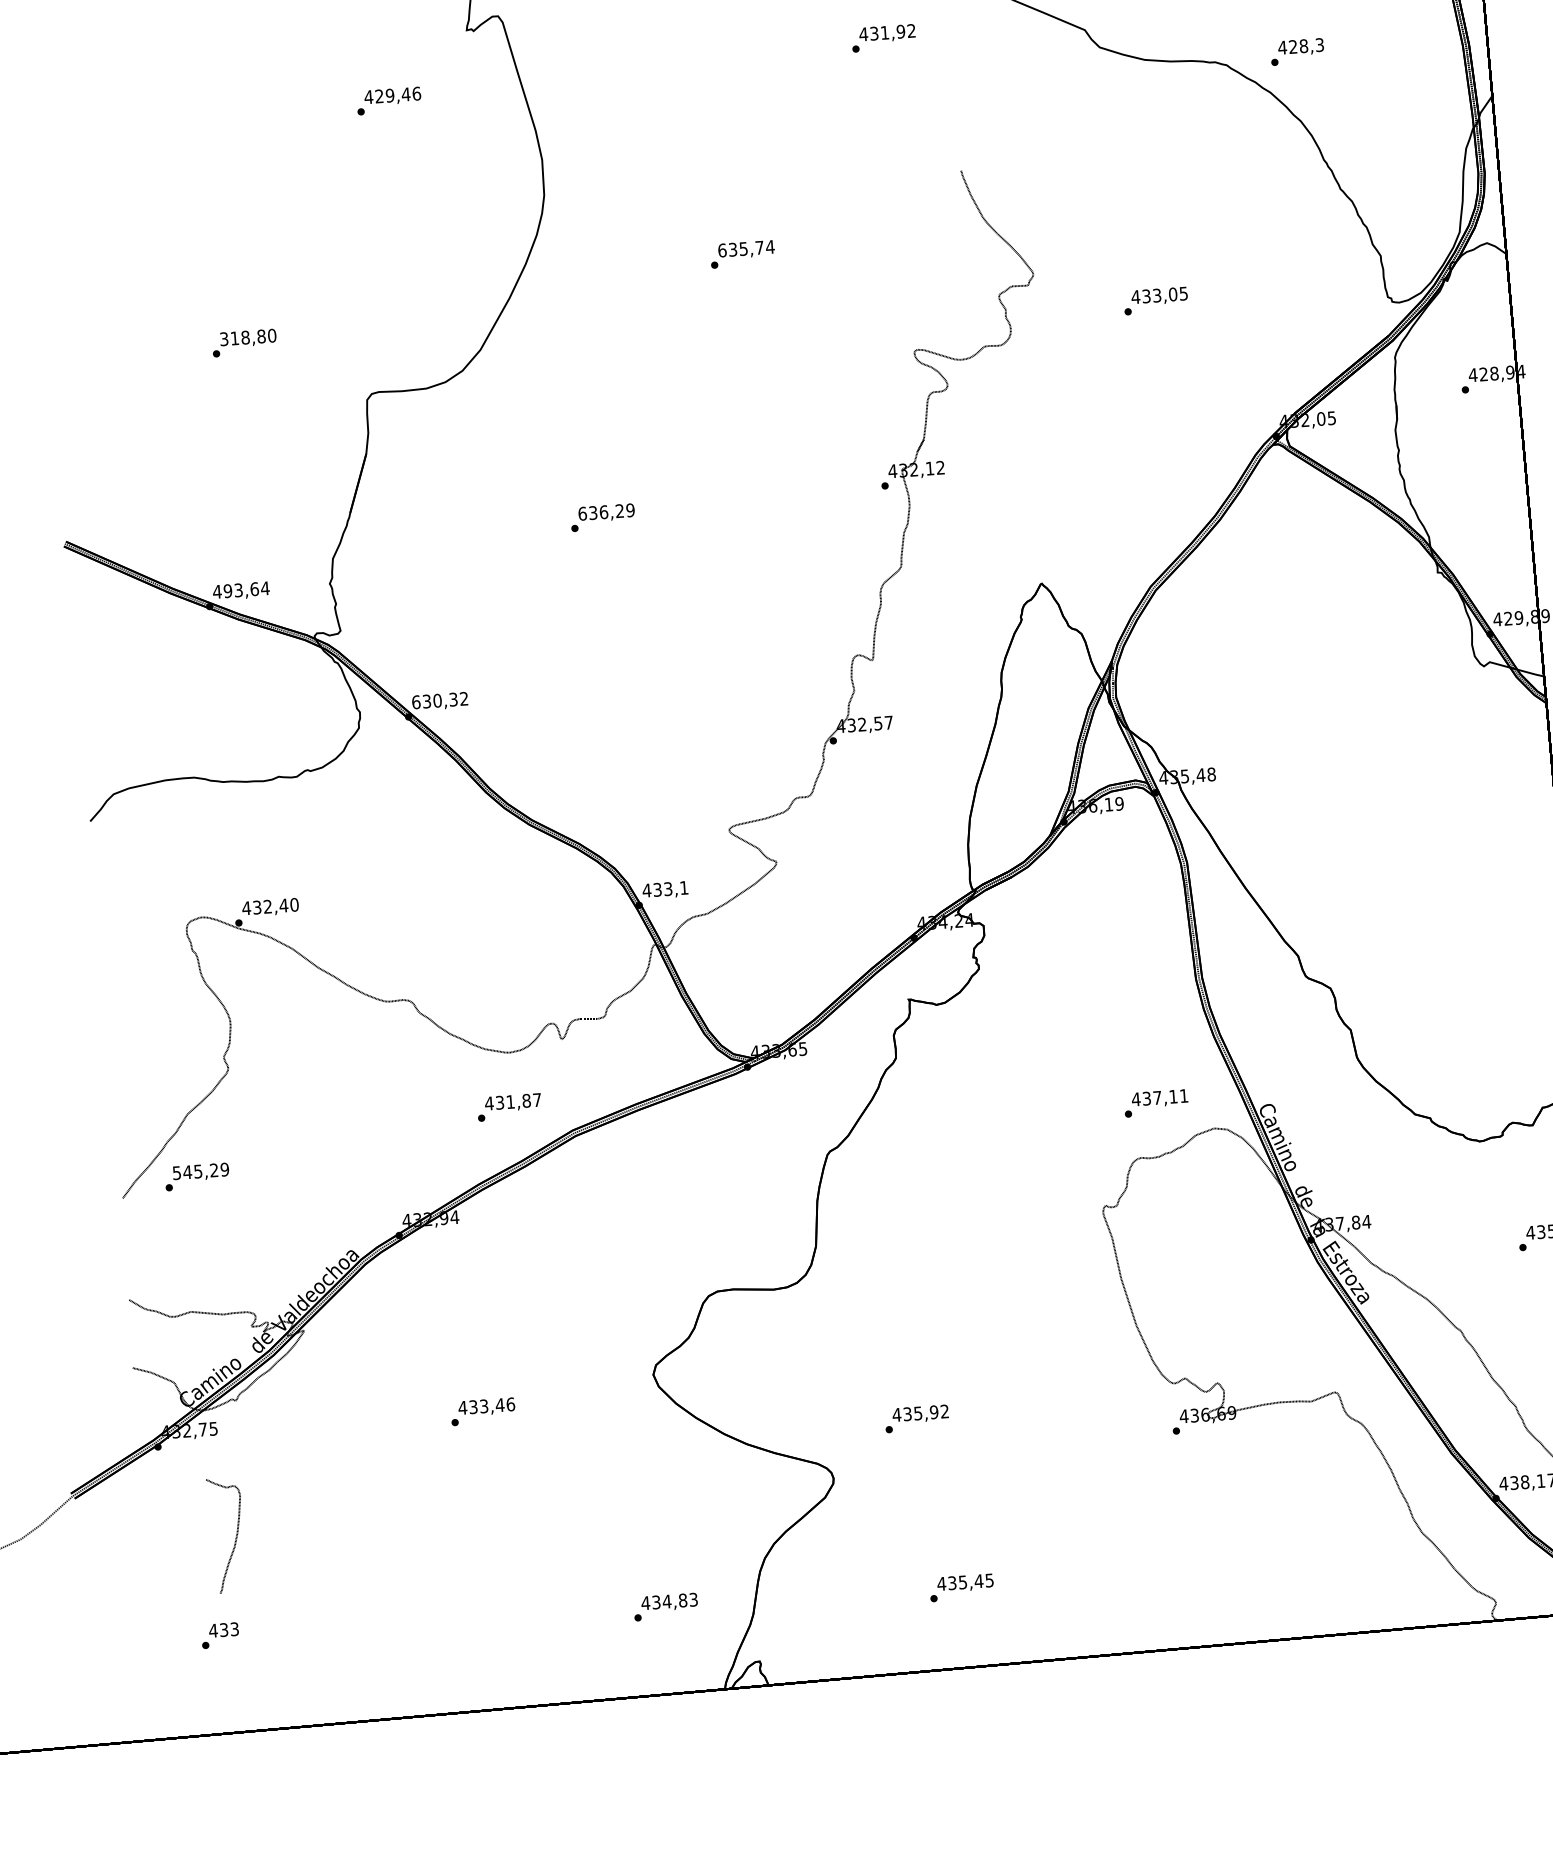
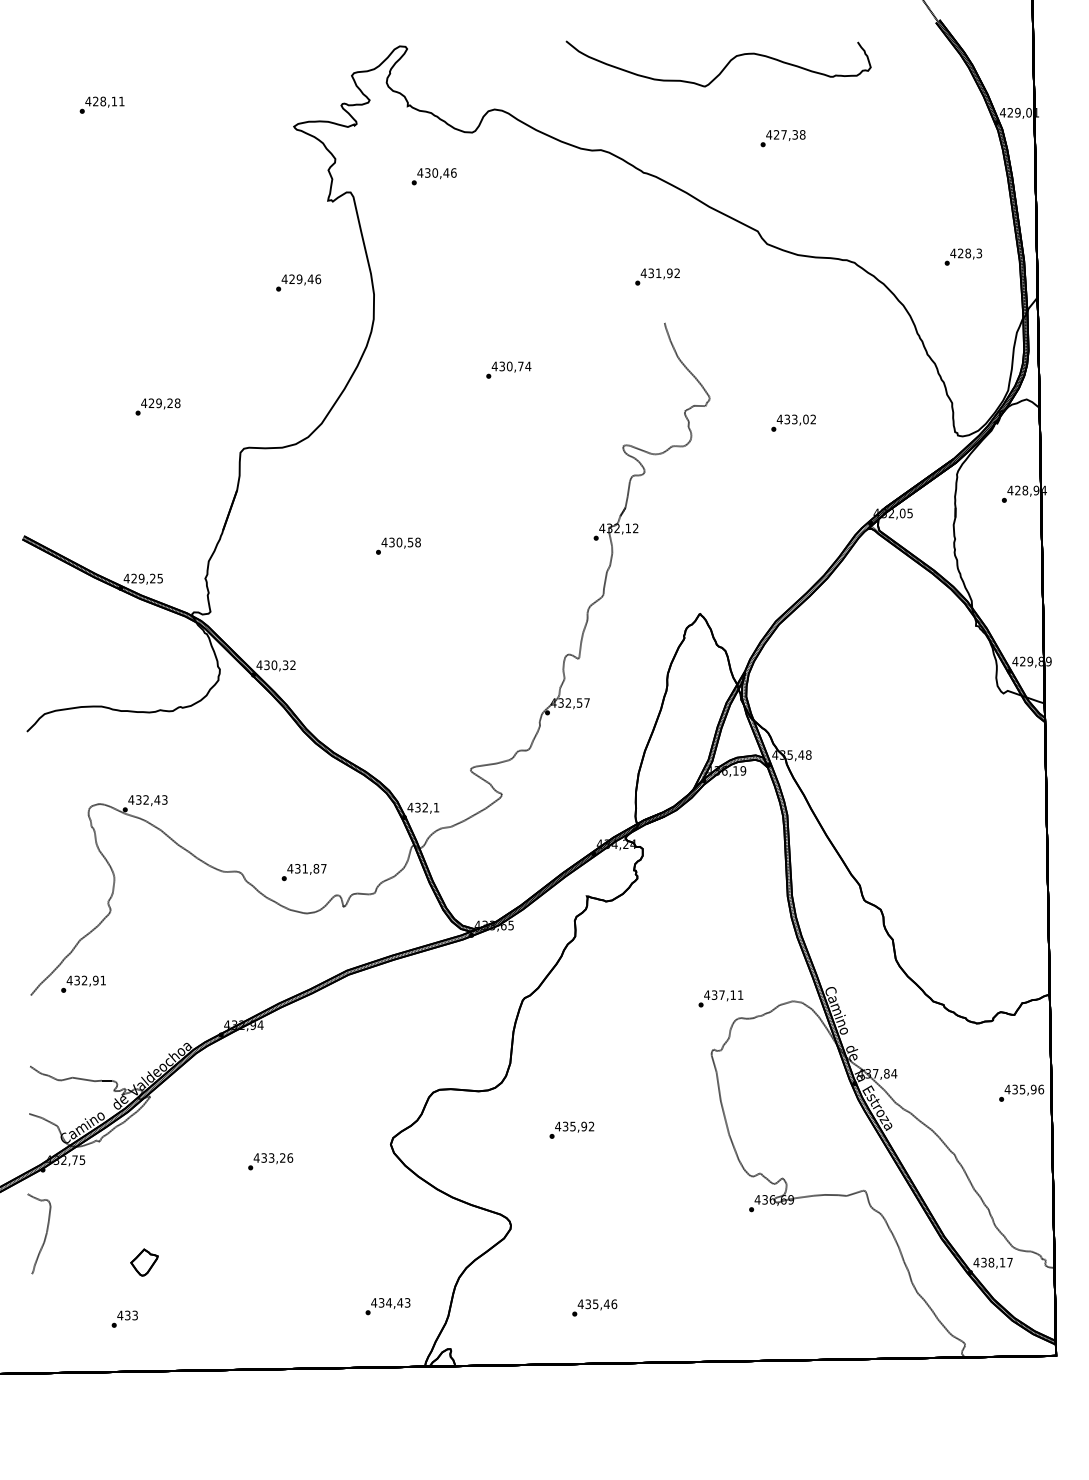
text: (883, 37) -> (657, 276), moved
text: (1297, 51) -> (963, 256), moved
text: (388, 100) -> (298, 282), moved
text: (731, 249) -> (501, 366), 635,74 -> 430,74
text: (1183, 293) -> (813, 419), 433,05 -> 433,02
text: (247, 337) -> (160, 403), 318,80 -> 429,28
text: (605, 512) -> (400, 542), 636,29 -> 430,58
text: (246, 589) -> (147, 578), 493,64 -> 429,25
text: (416, 702) -> (259, 665), 630,32 -> 430,32
text: (668, 888) -> (425, 807), 433,1 -> 432,1
text: (293, 904) -> (164, 799), 432,40 -> 432,43
text: (1155, 1102) -> (720, 998), moved
text: (508, 1107) -> (303, 872), moved
text: (200, 1171) -> (86, 980), 545,29 -> 432,91
text: (499, 1404) -> (282, 1157), 433,46 -> 433,26
text: (916, 1417) -> (571, 1129), moved
curve: (235, 1534) -> (45, 1233), moved
part: (312, 1568) -> (144, 1262), added
text: (989, 1580) -> (614, 1304), 435,45 -> 435,46
text: (683, 1599) -> (400, 1302), 434,83 -> 434,43
text: (219, 1634) -> (124, 1318), moved

